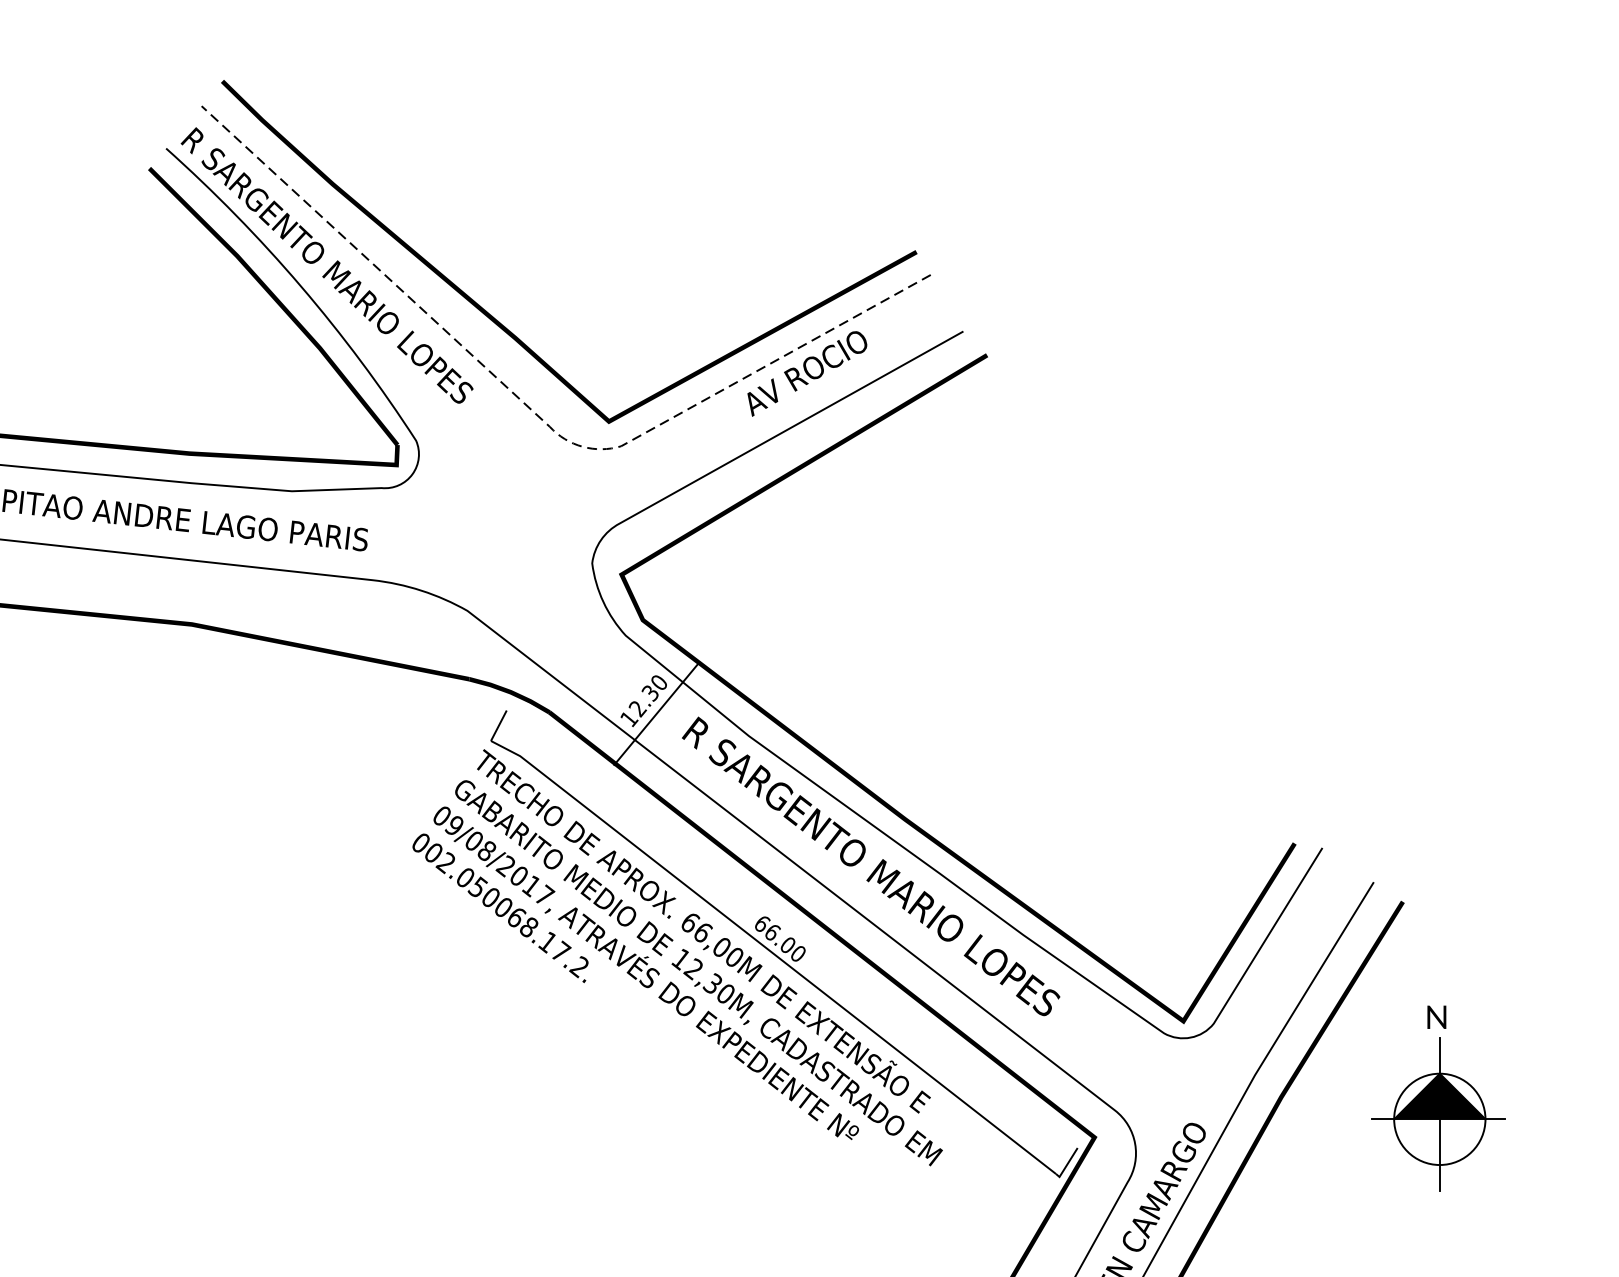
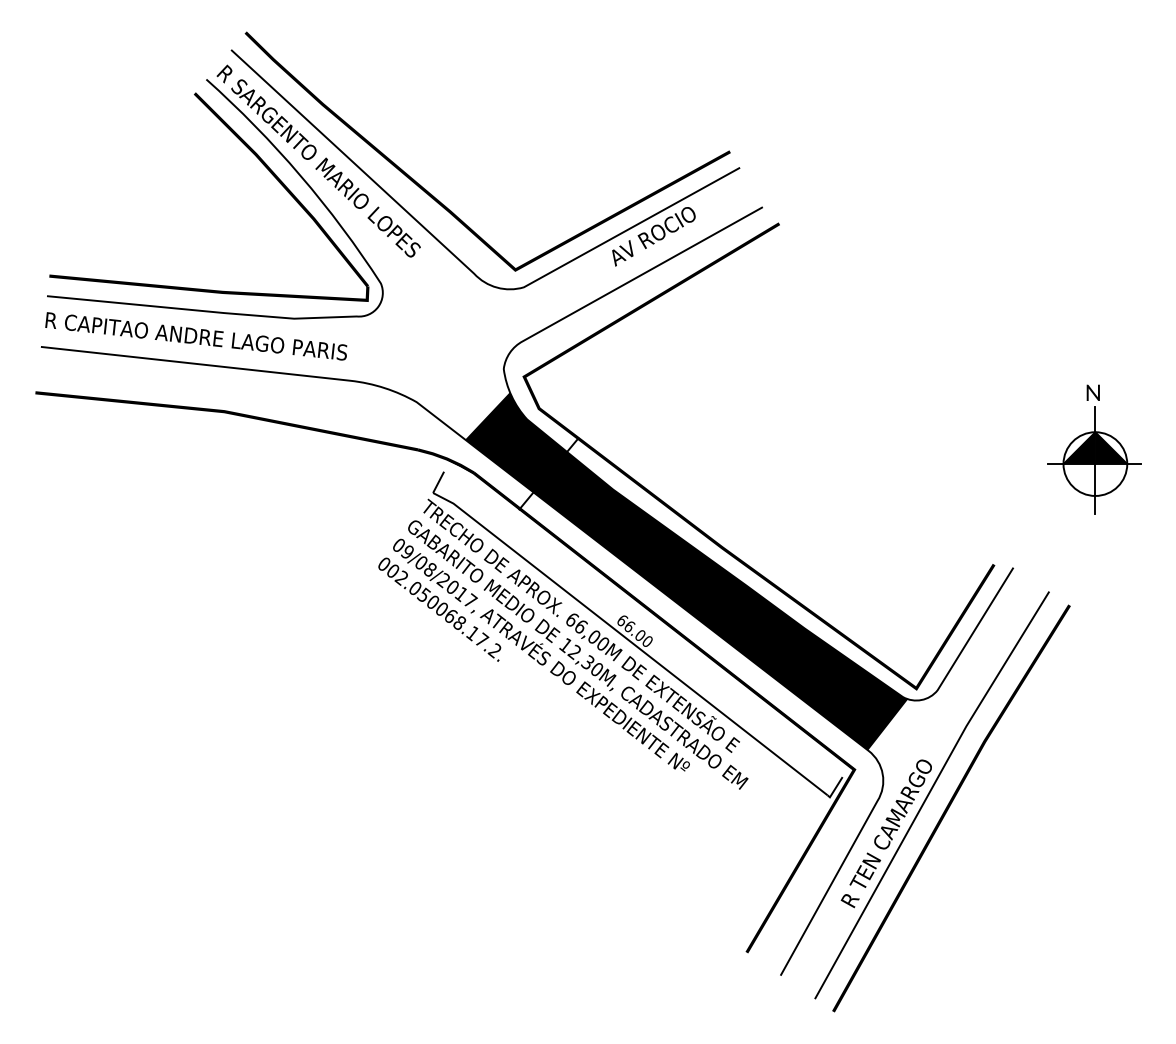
line: (540, 417) -> (467, 267), dashed -> solid
fill: (854, 853) -> (686, 571), added
part: (1438, 1098) -> (1094, 449), moved

